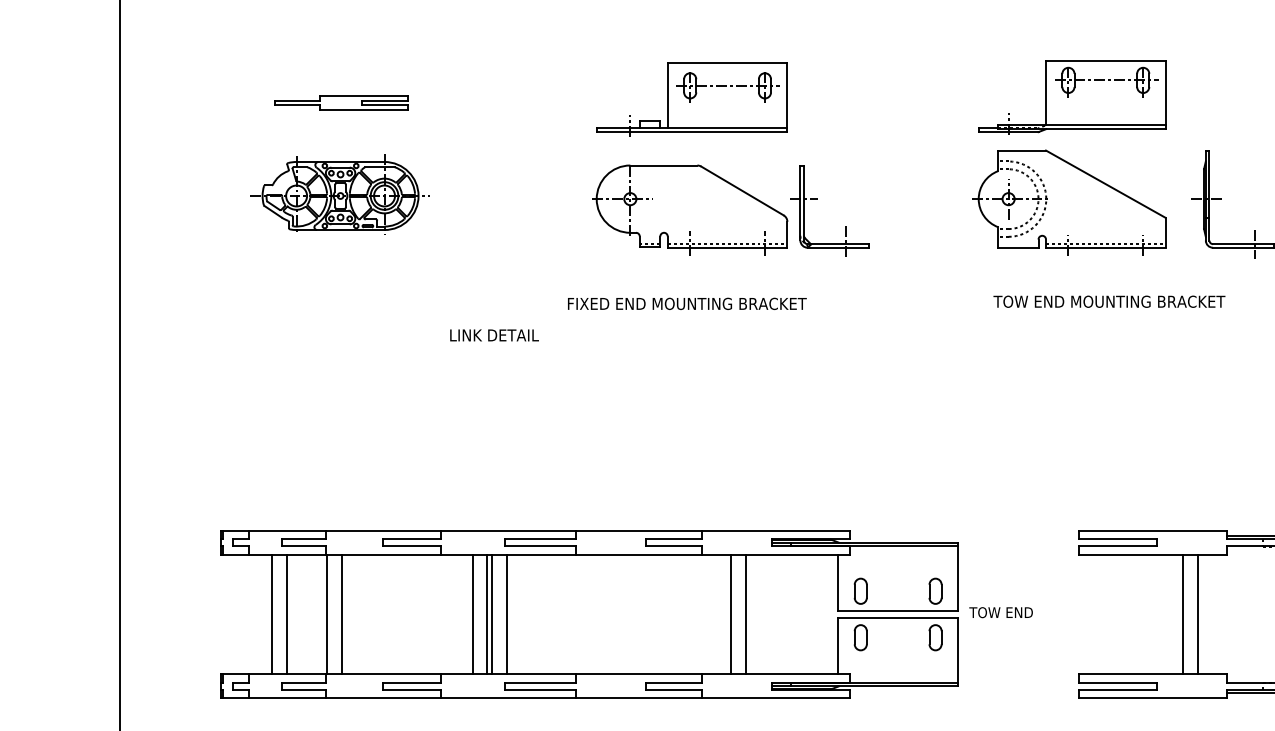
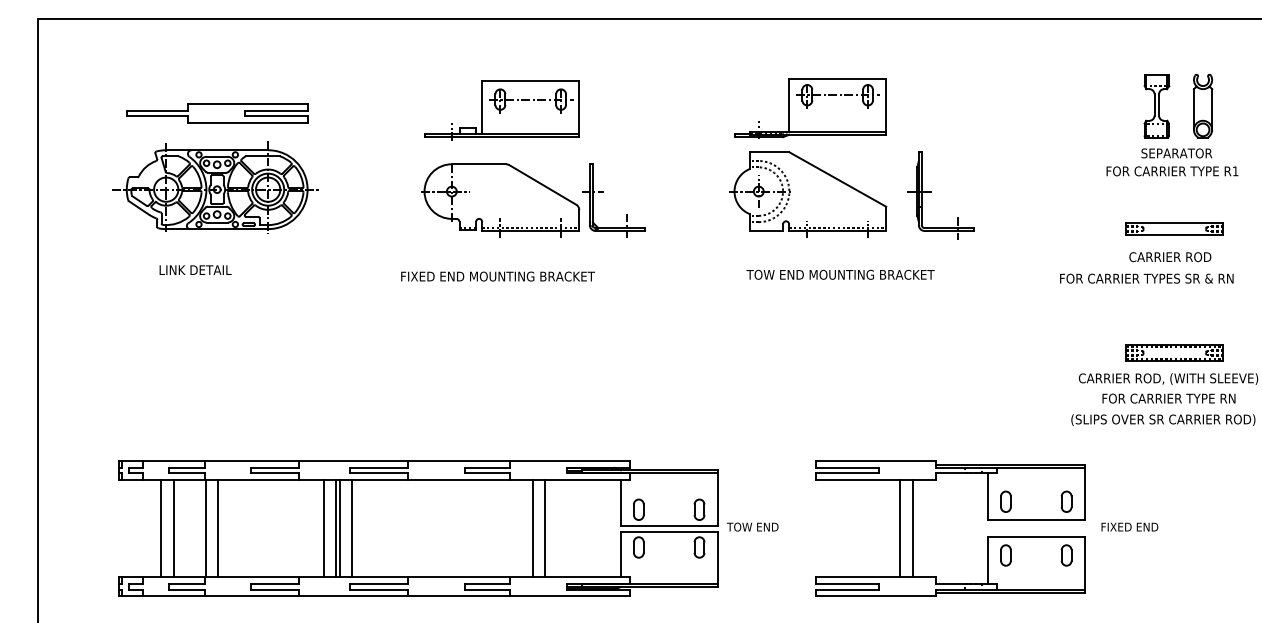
part: (341, 102) -> (217, 113), size x1.67
part: (339, 194) -> (215, 187), size x1.43
text: (494, 334) -> (195, 269), moved

